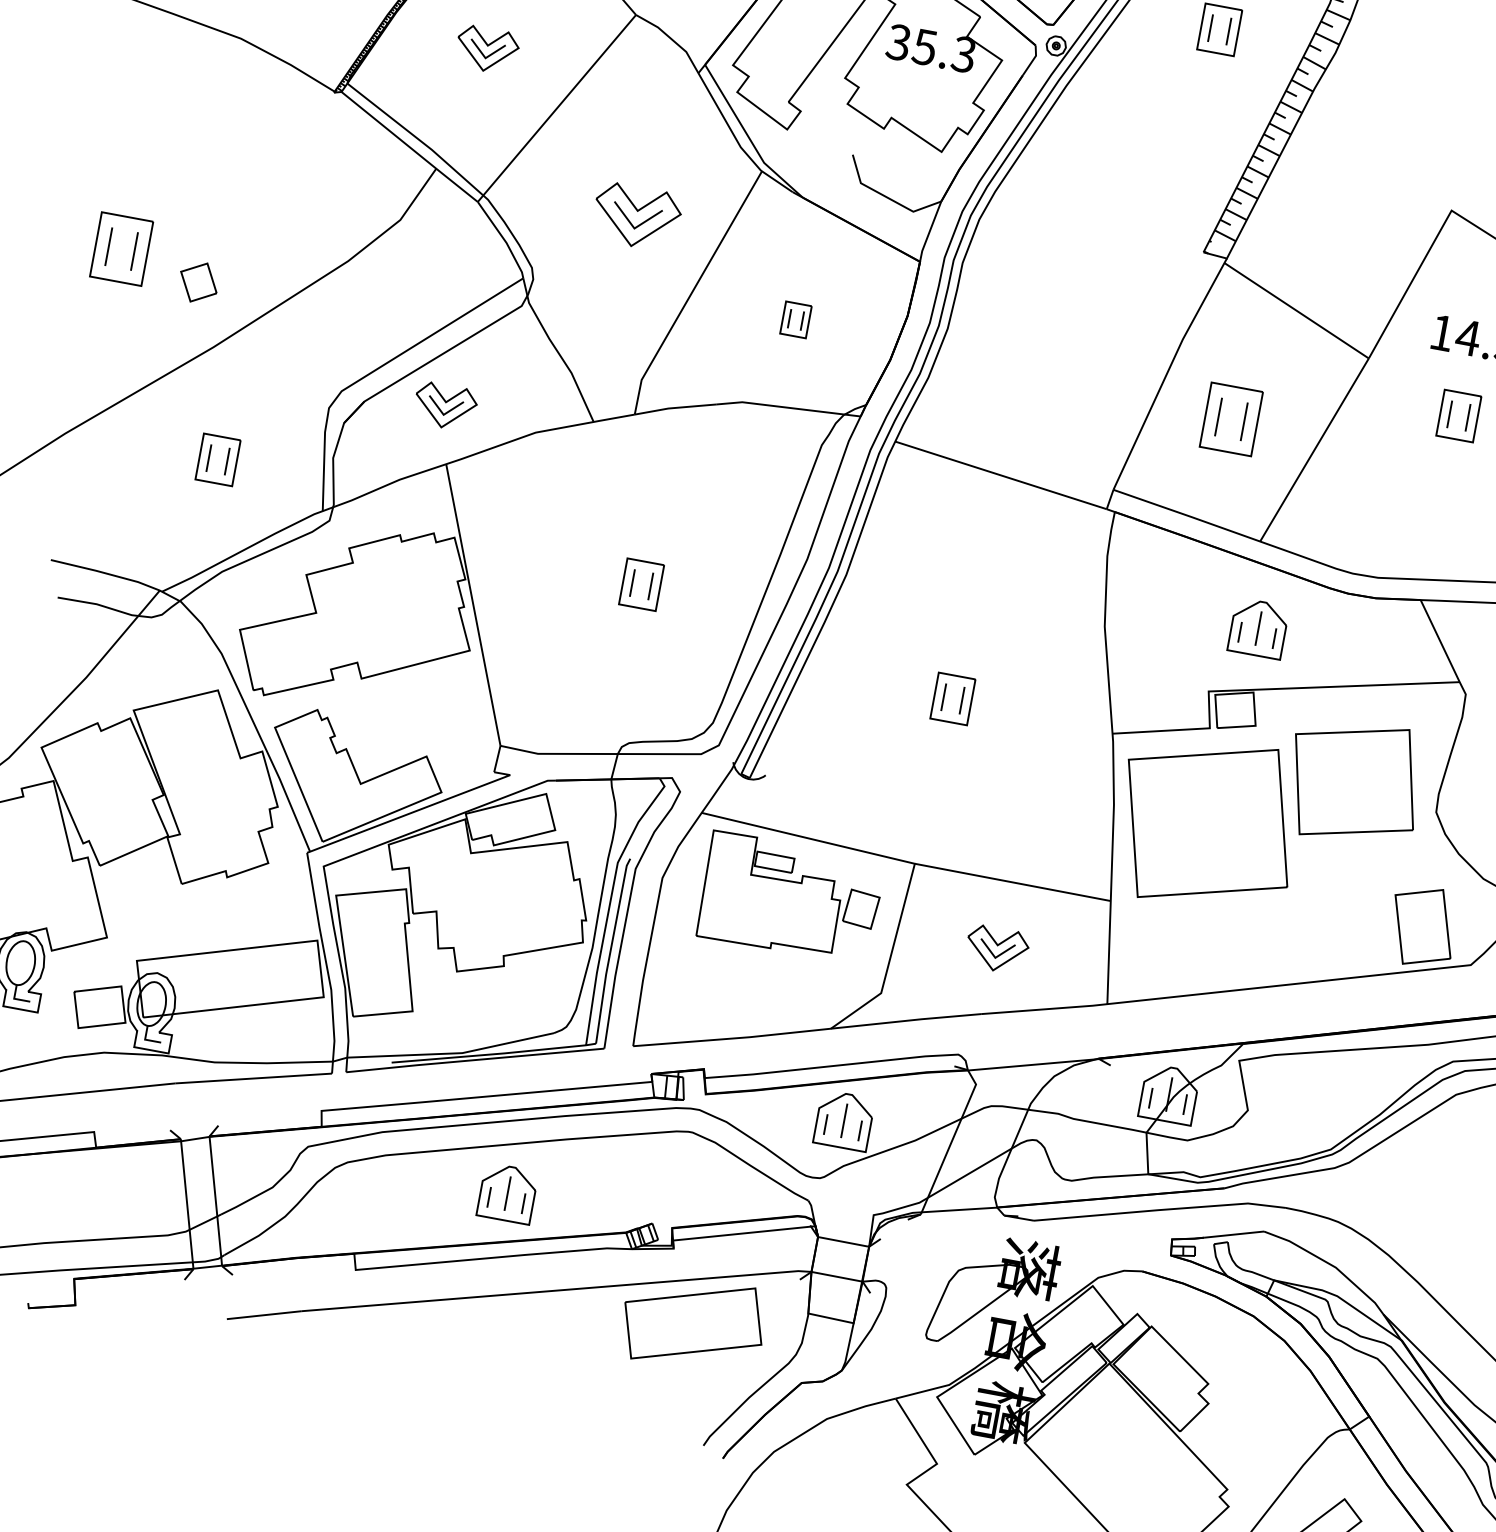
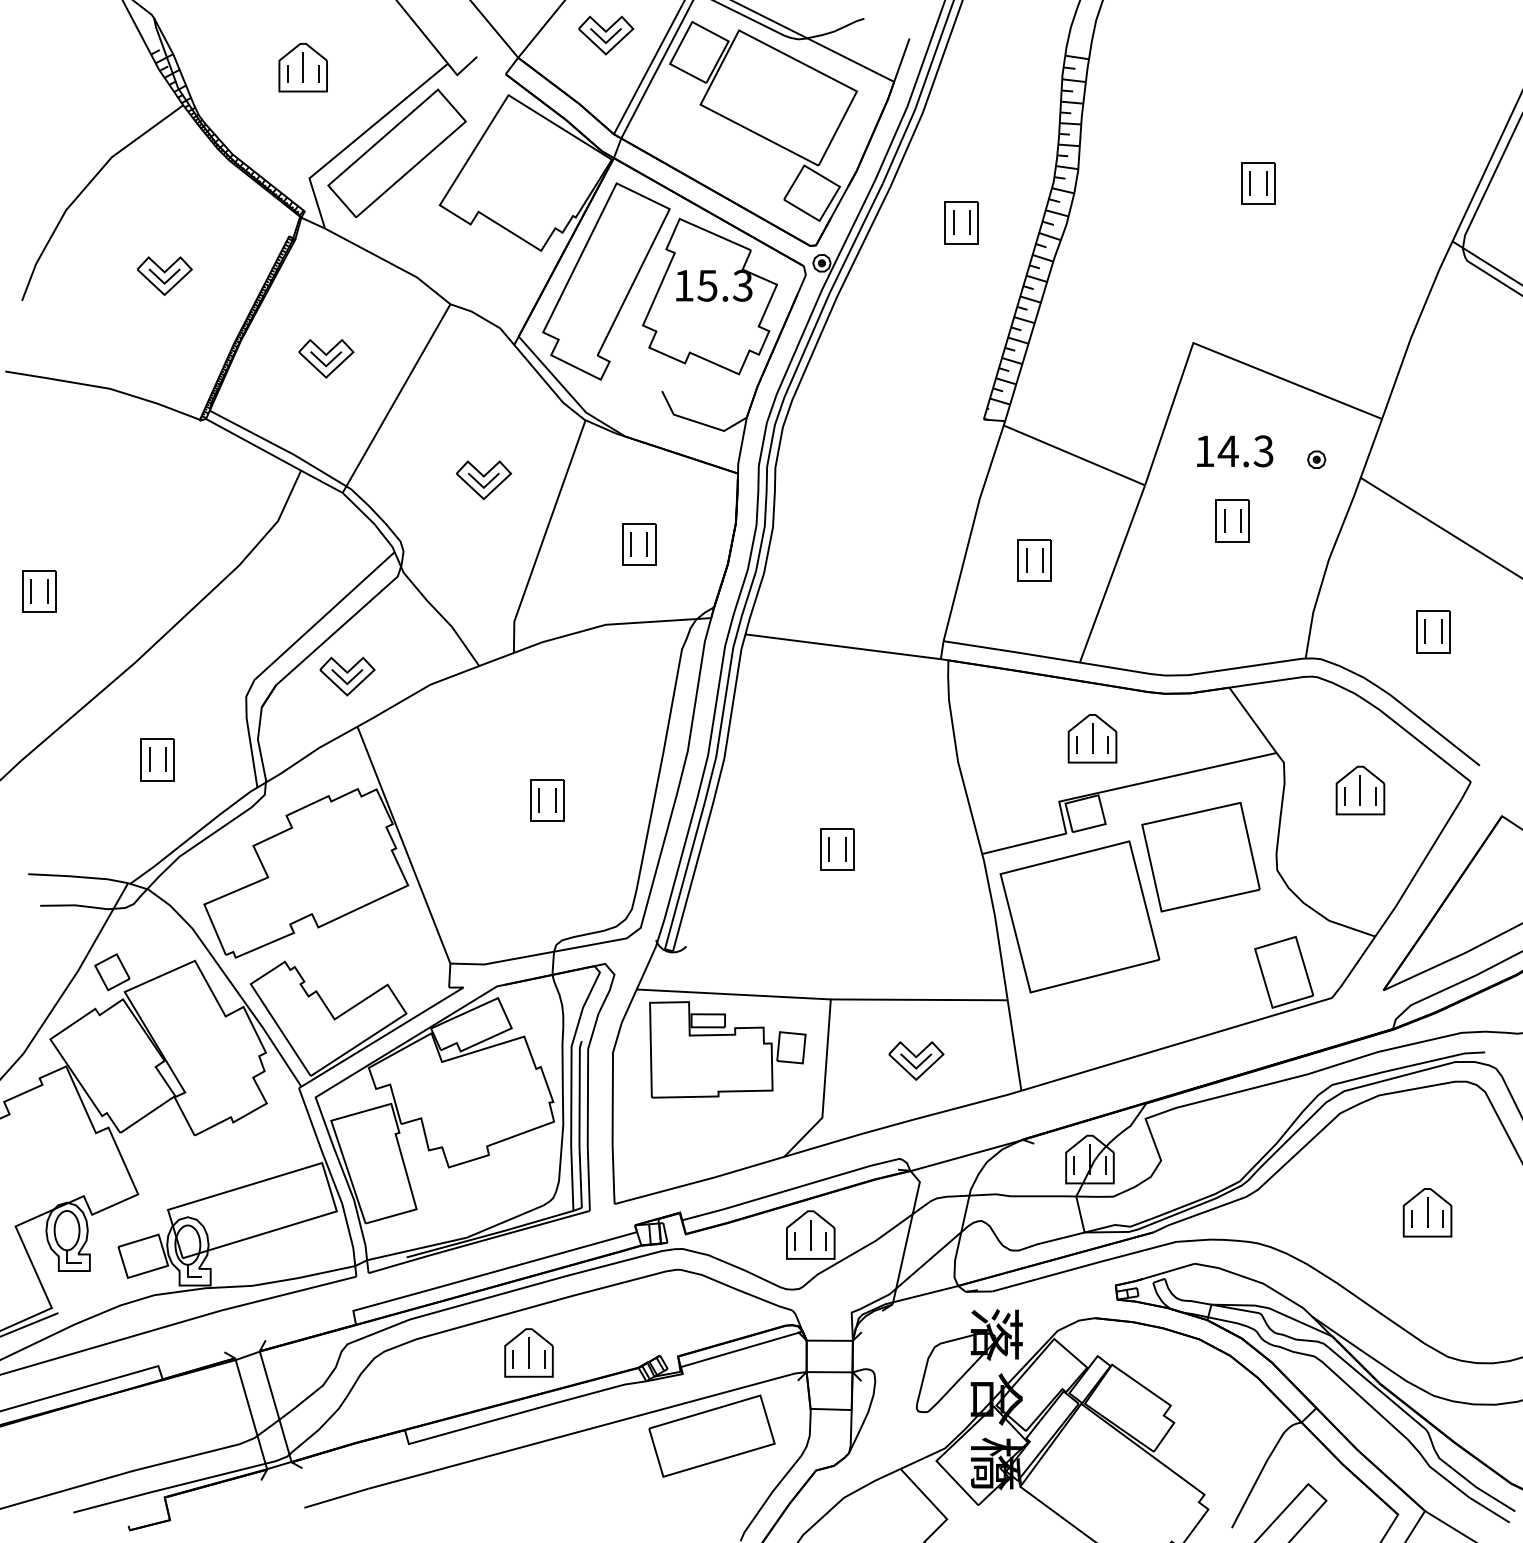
text: (898, 42) -> (683, 285), 35.3 -> 15.3
part: (637, 217) -> (484, 480), size x0.71
part: (121, 248) -> (39, 591), size x0.71
part: (198, 282) -> (112, 972), moved
part: (796, 320) -> (639, 544), size x1.43
part: (1230, 419) -> (1034, 560), size x0.71

